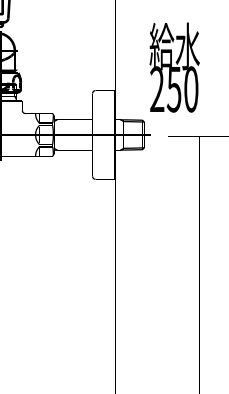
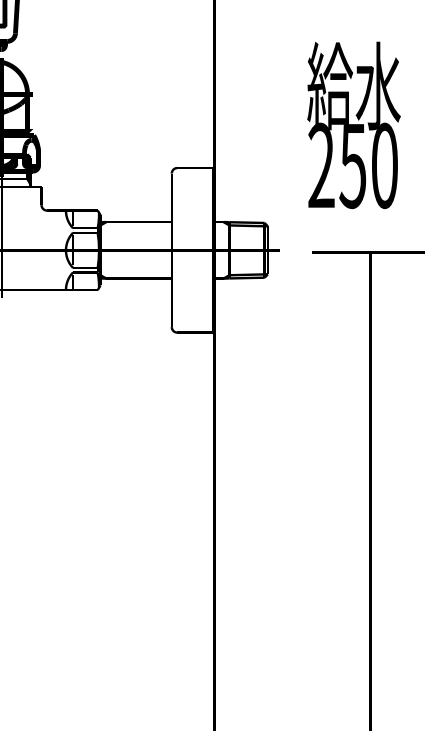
text: (174, 67) -> (353, 125), moved

